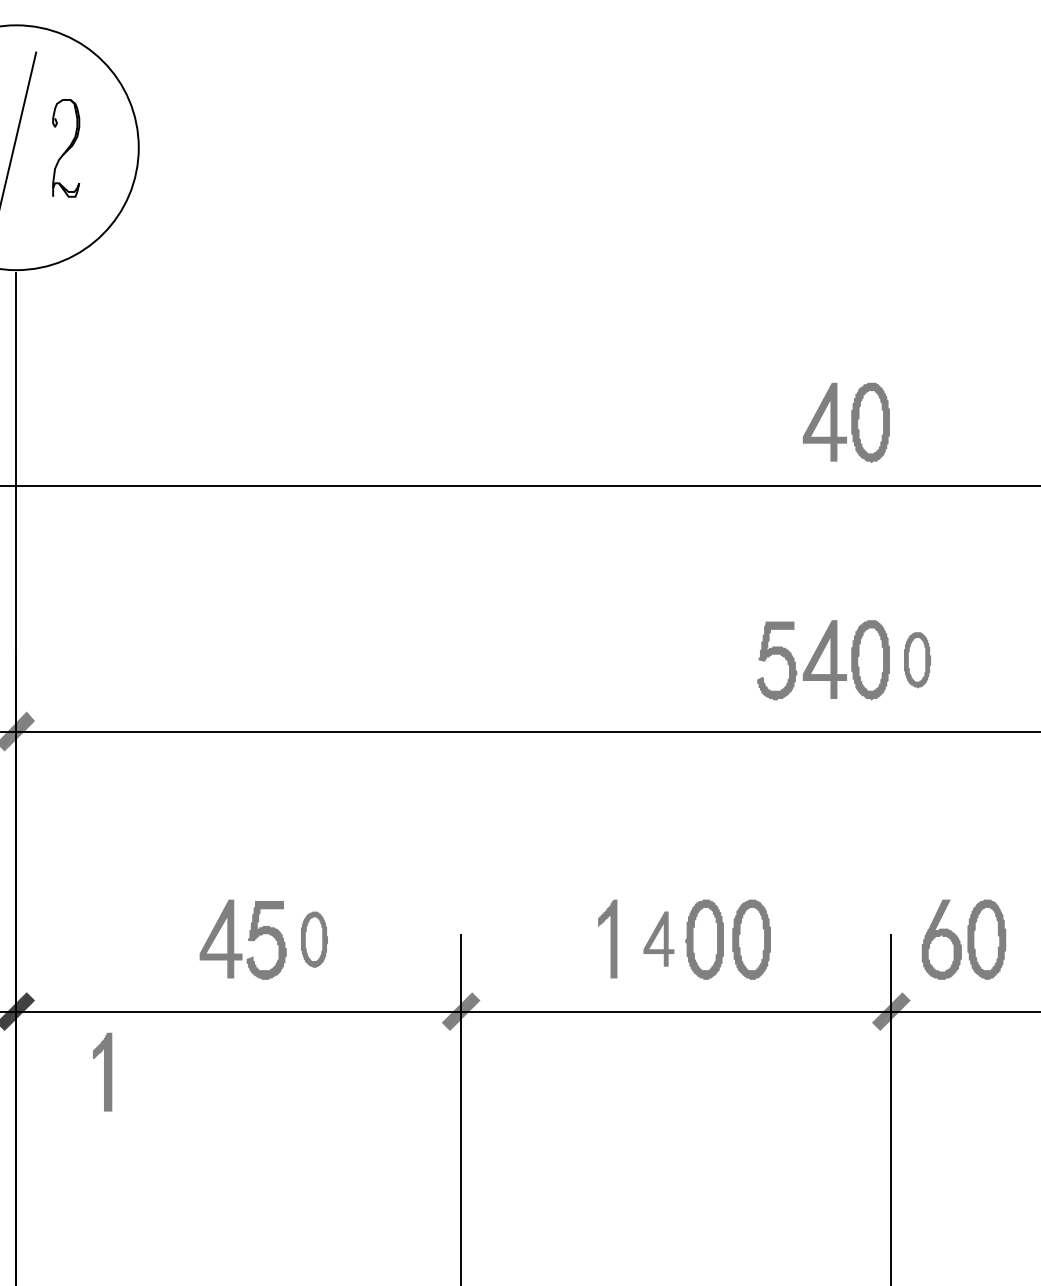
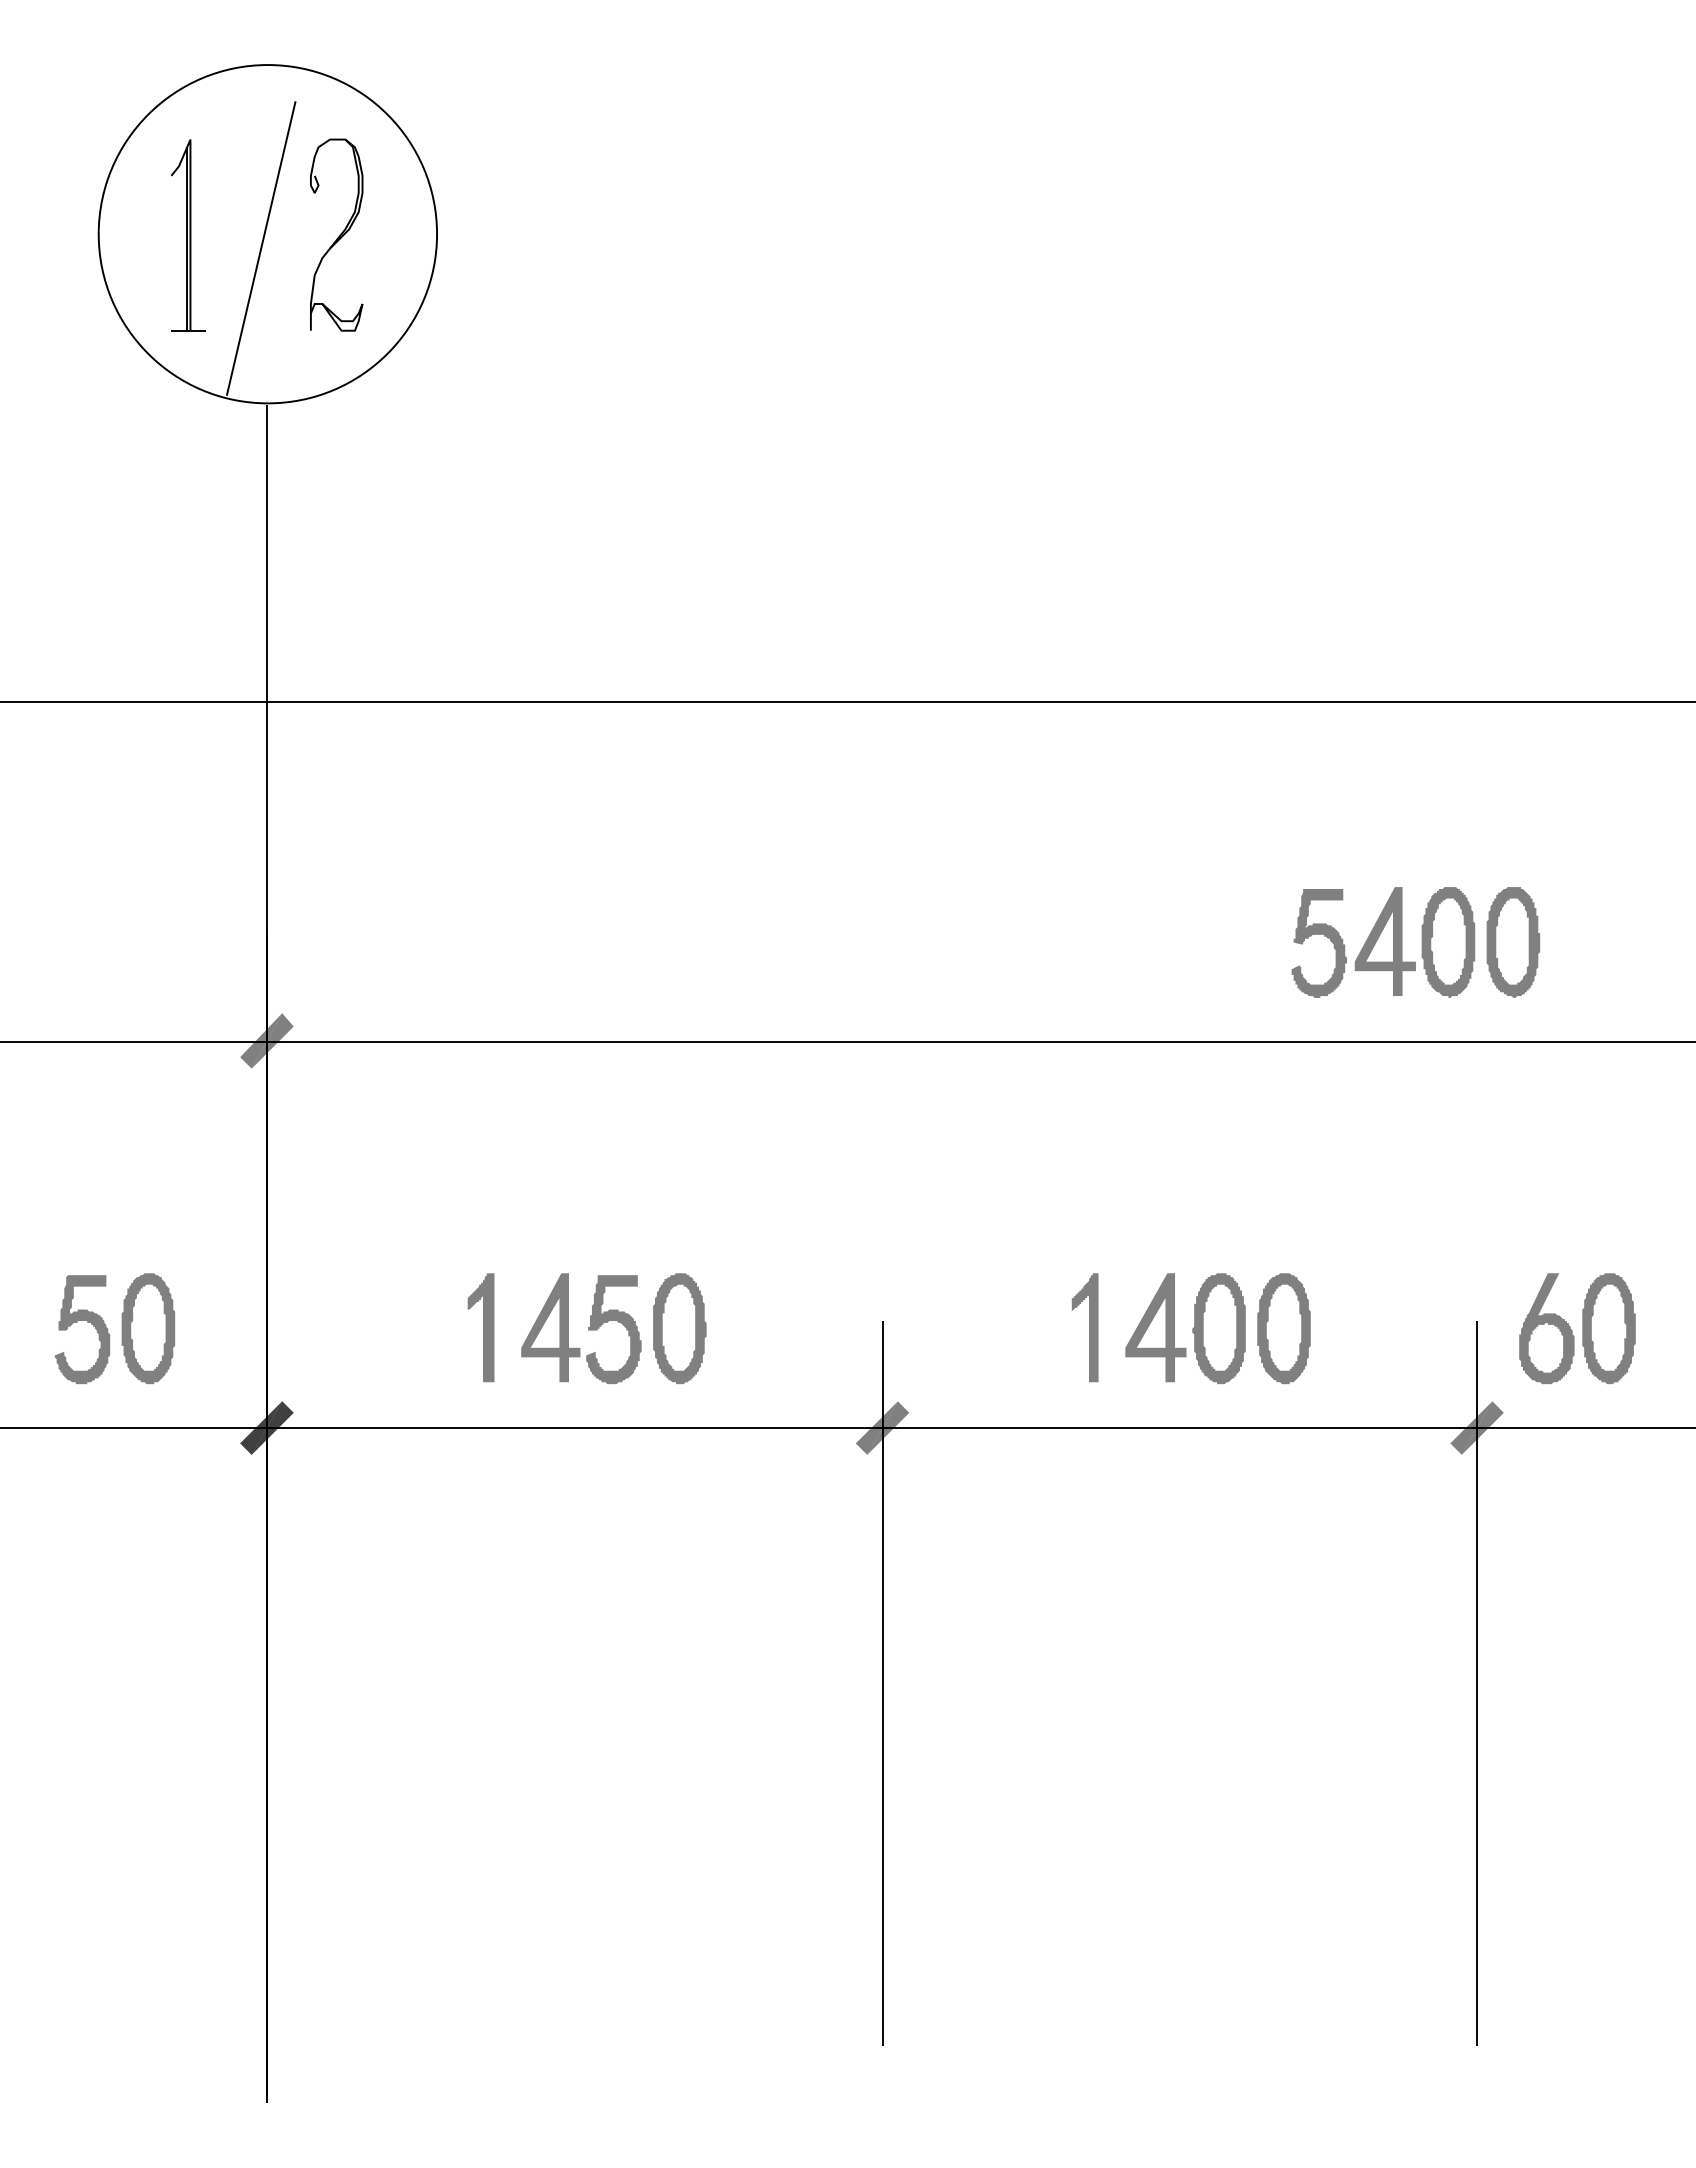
part: (66, 147) -> (336, 234), size x1.43
part: (851, 422) -> (1421, 614), removed
part: (916, 660) -> (1512, 942), size x1.43
part: (658, 938) -> (1155, 1327), size x1.43
part: (314, 939) -> (679, 1328), size x1.43
part: (102, 1072) -> (480, 1327), moved

